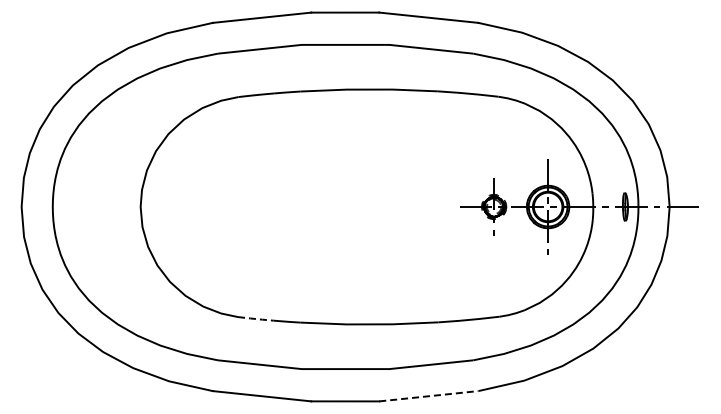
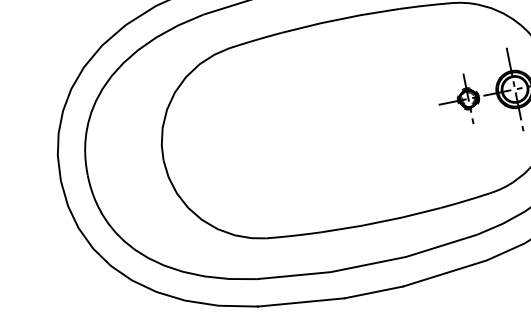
line: (256, 319) -> (283, 237), dashed -> solid
line: (428, 396) -> (444, 273), dashed -> solid

